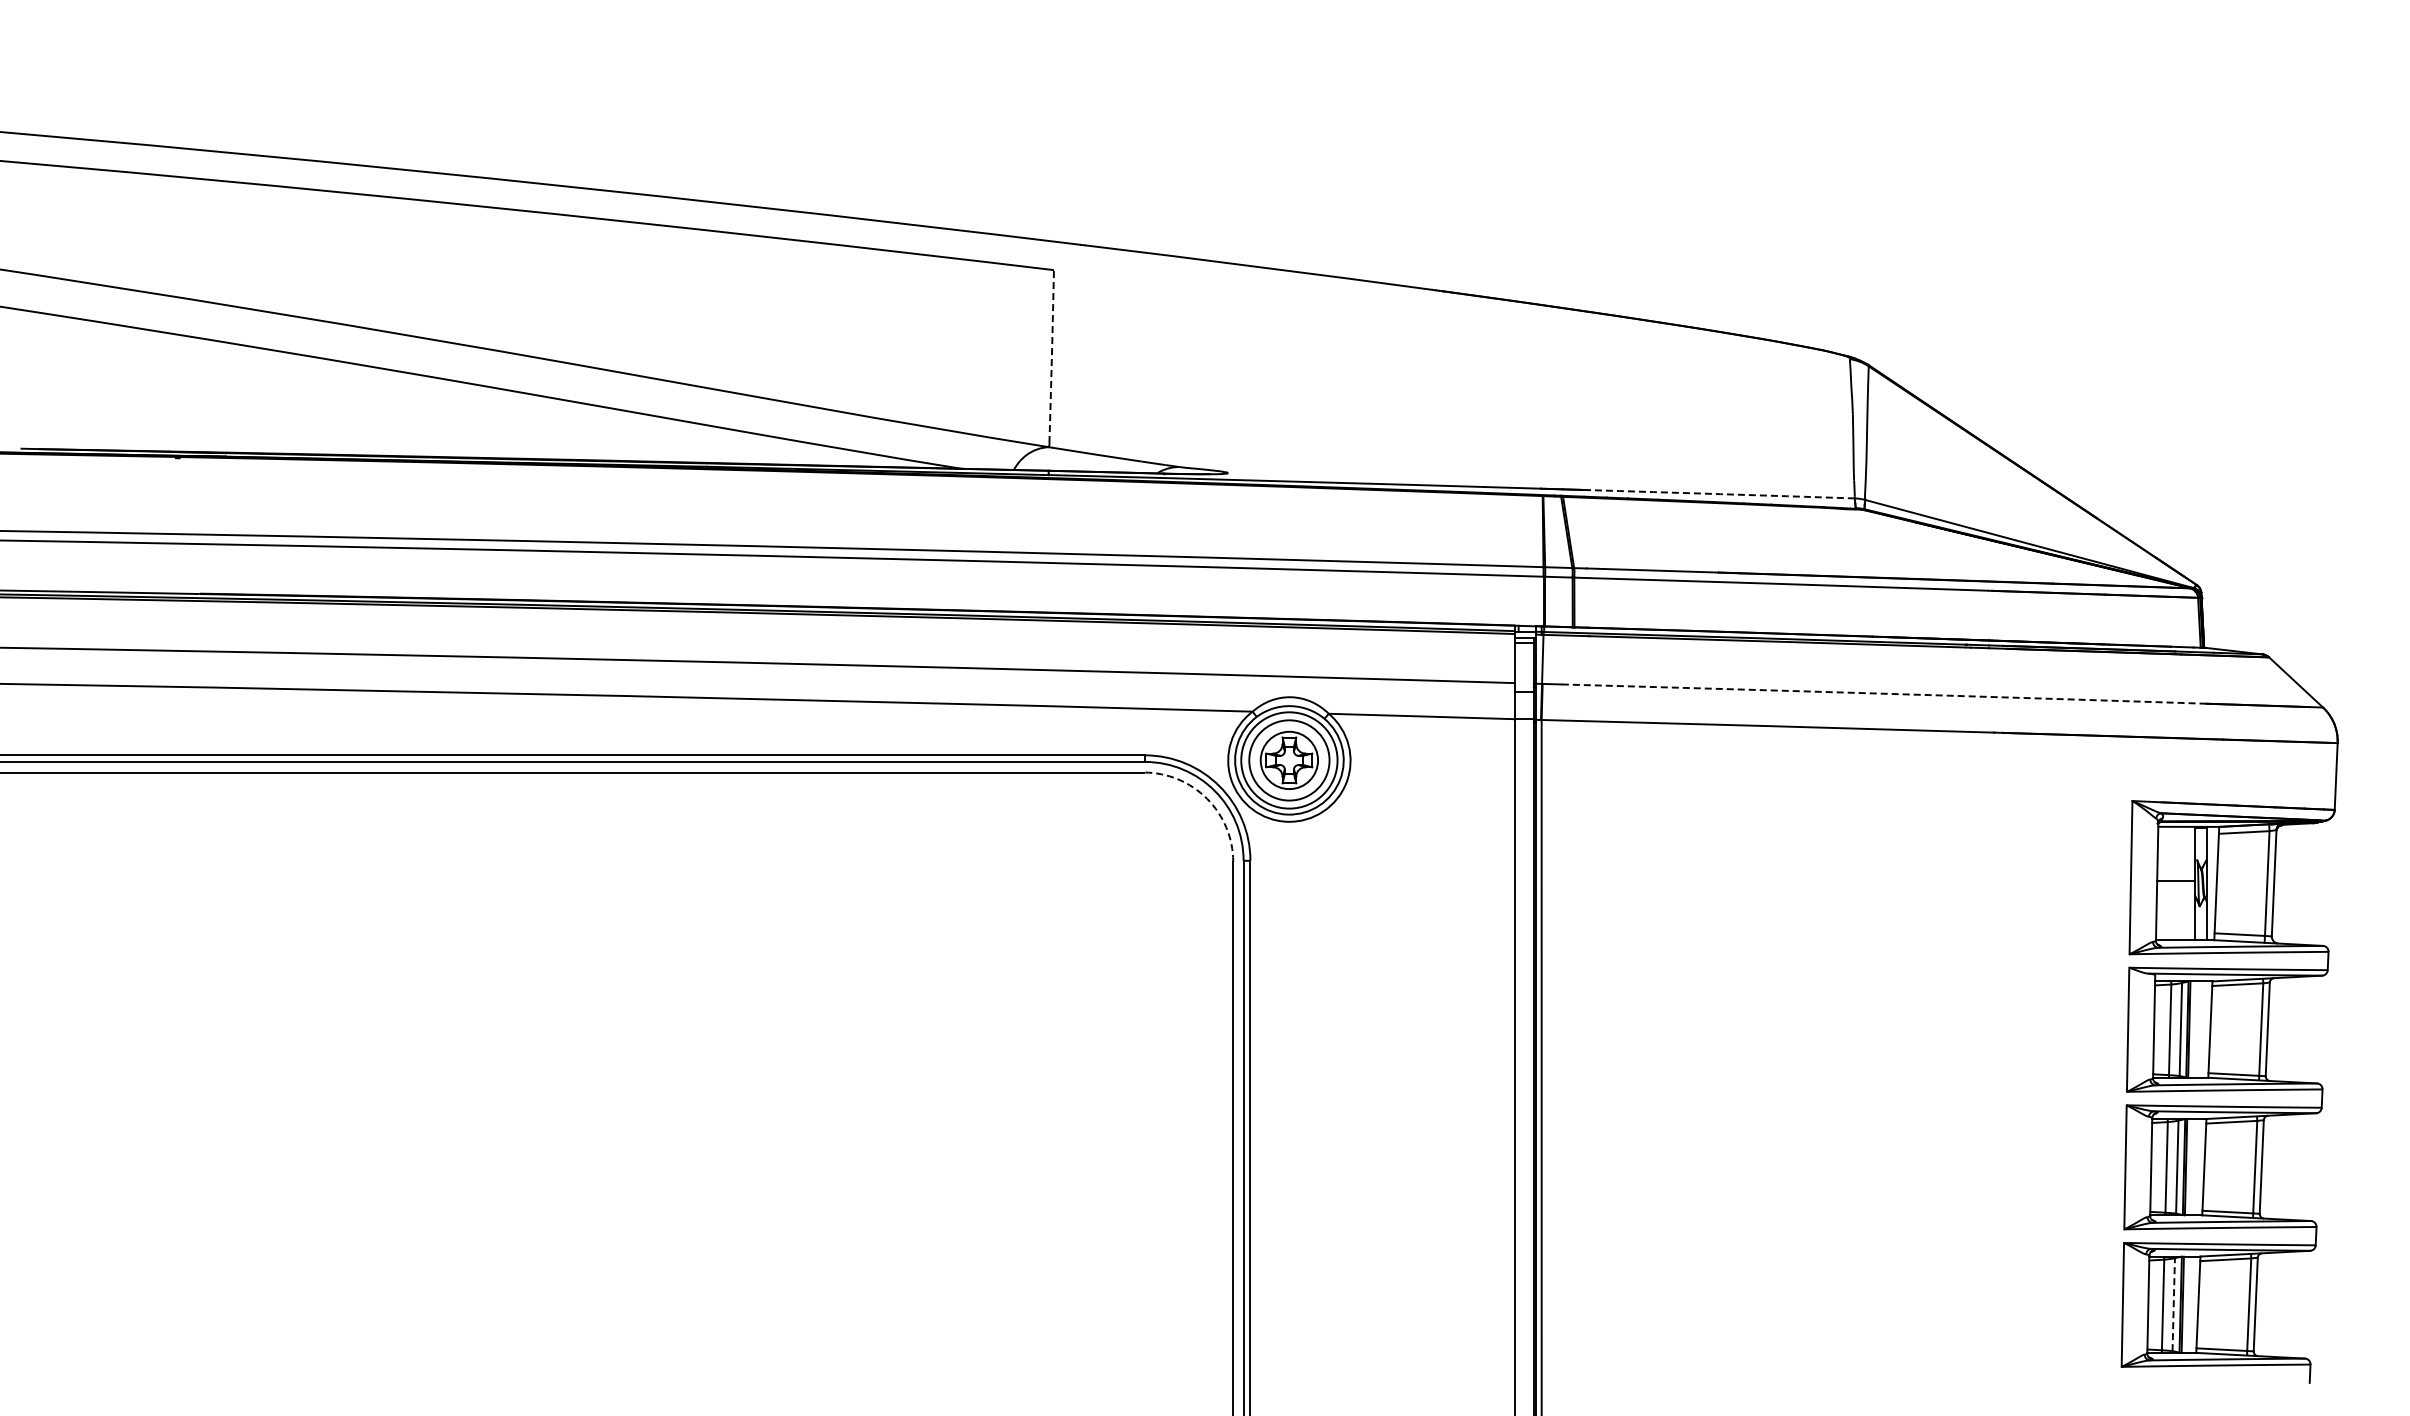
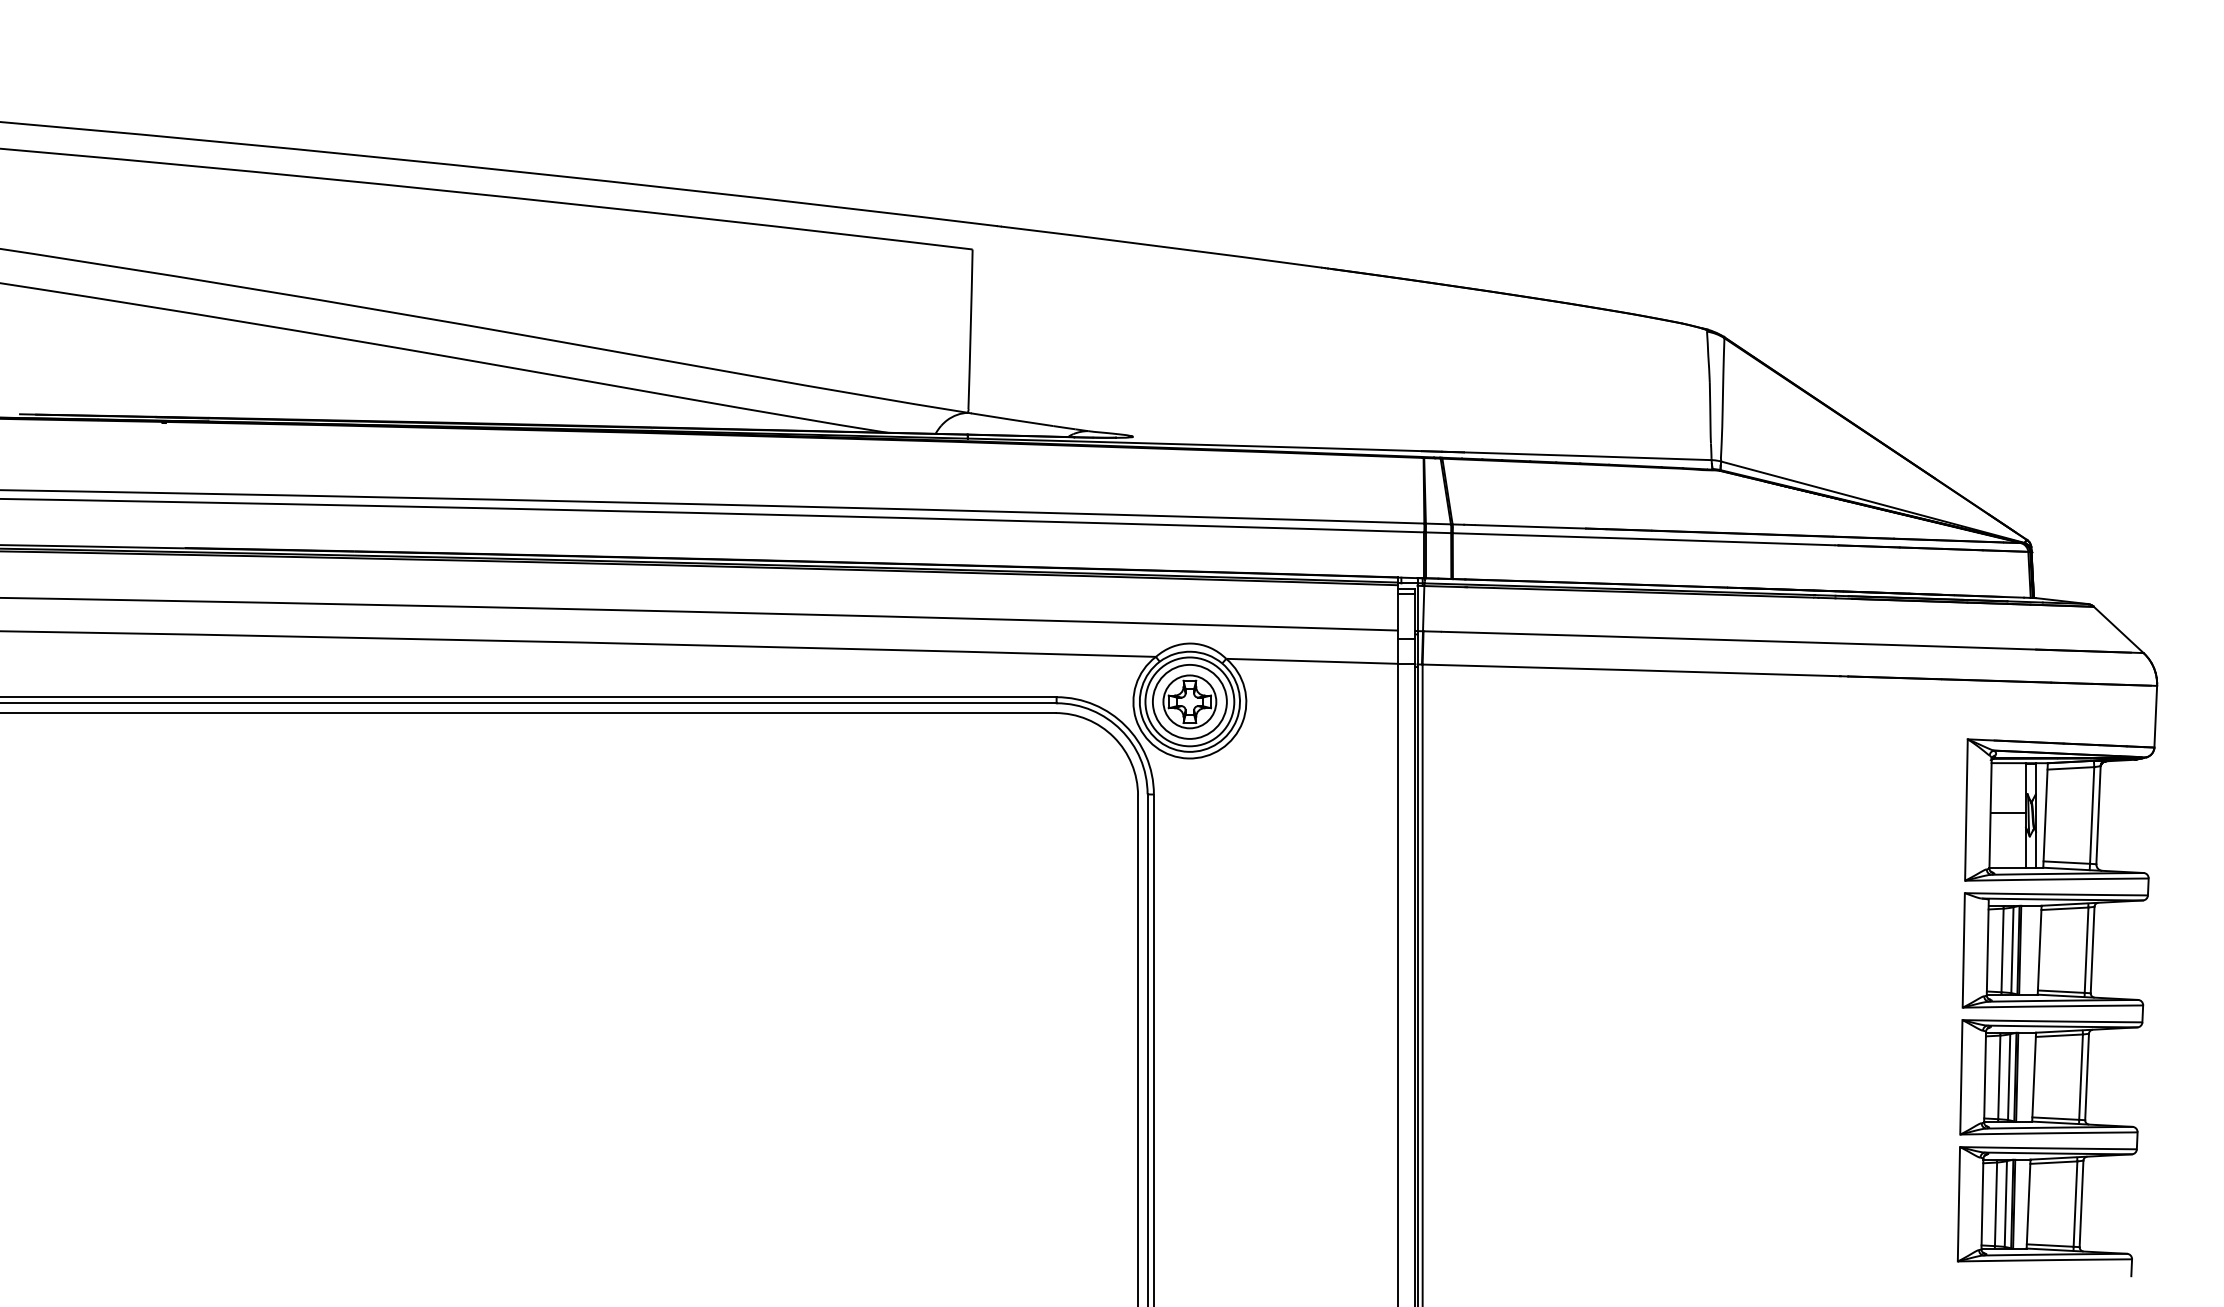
arc: (1051, 356) -> (970, 329), dashed -> solid
arc: (1720, 494) -> (1587, 456), dashed -> solid
arc: (1883, 693) -> (1738, 640), dashed -> solid
arc: (1207, 798) -> (1114, 737), dashed -> solid
line: (2173, 1304) -> (2005, 1203), dashed -> solid

